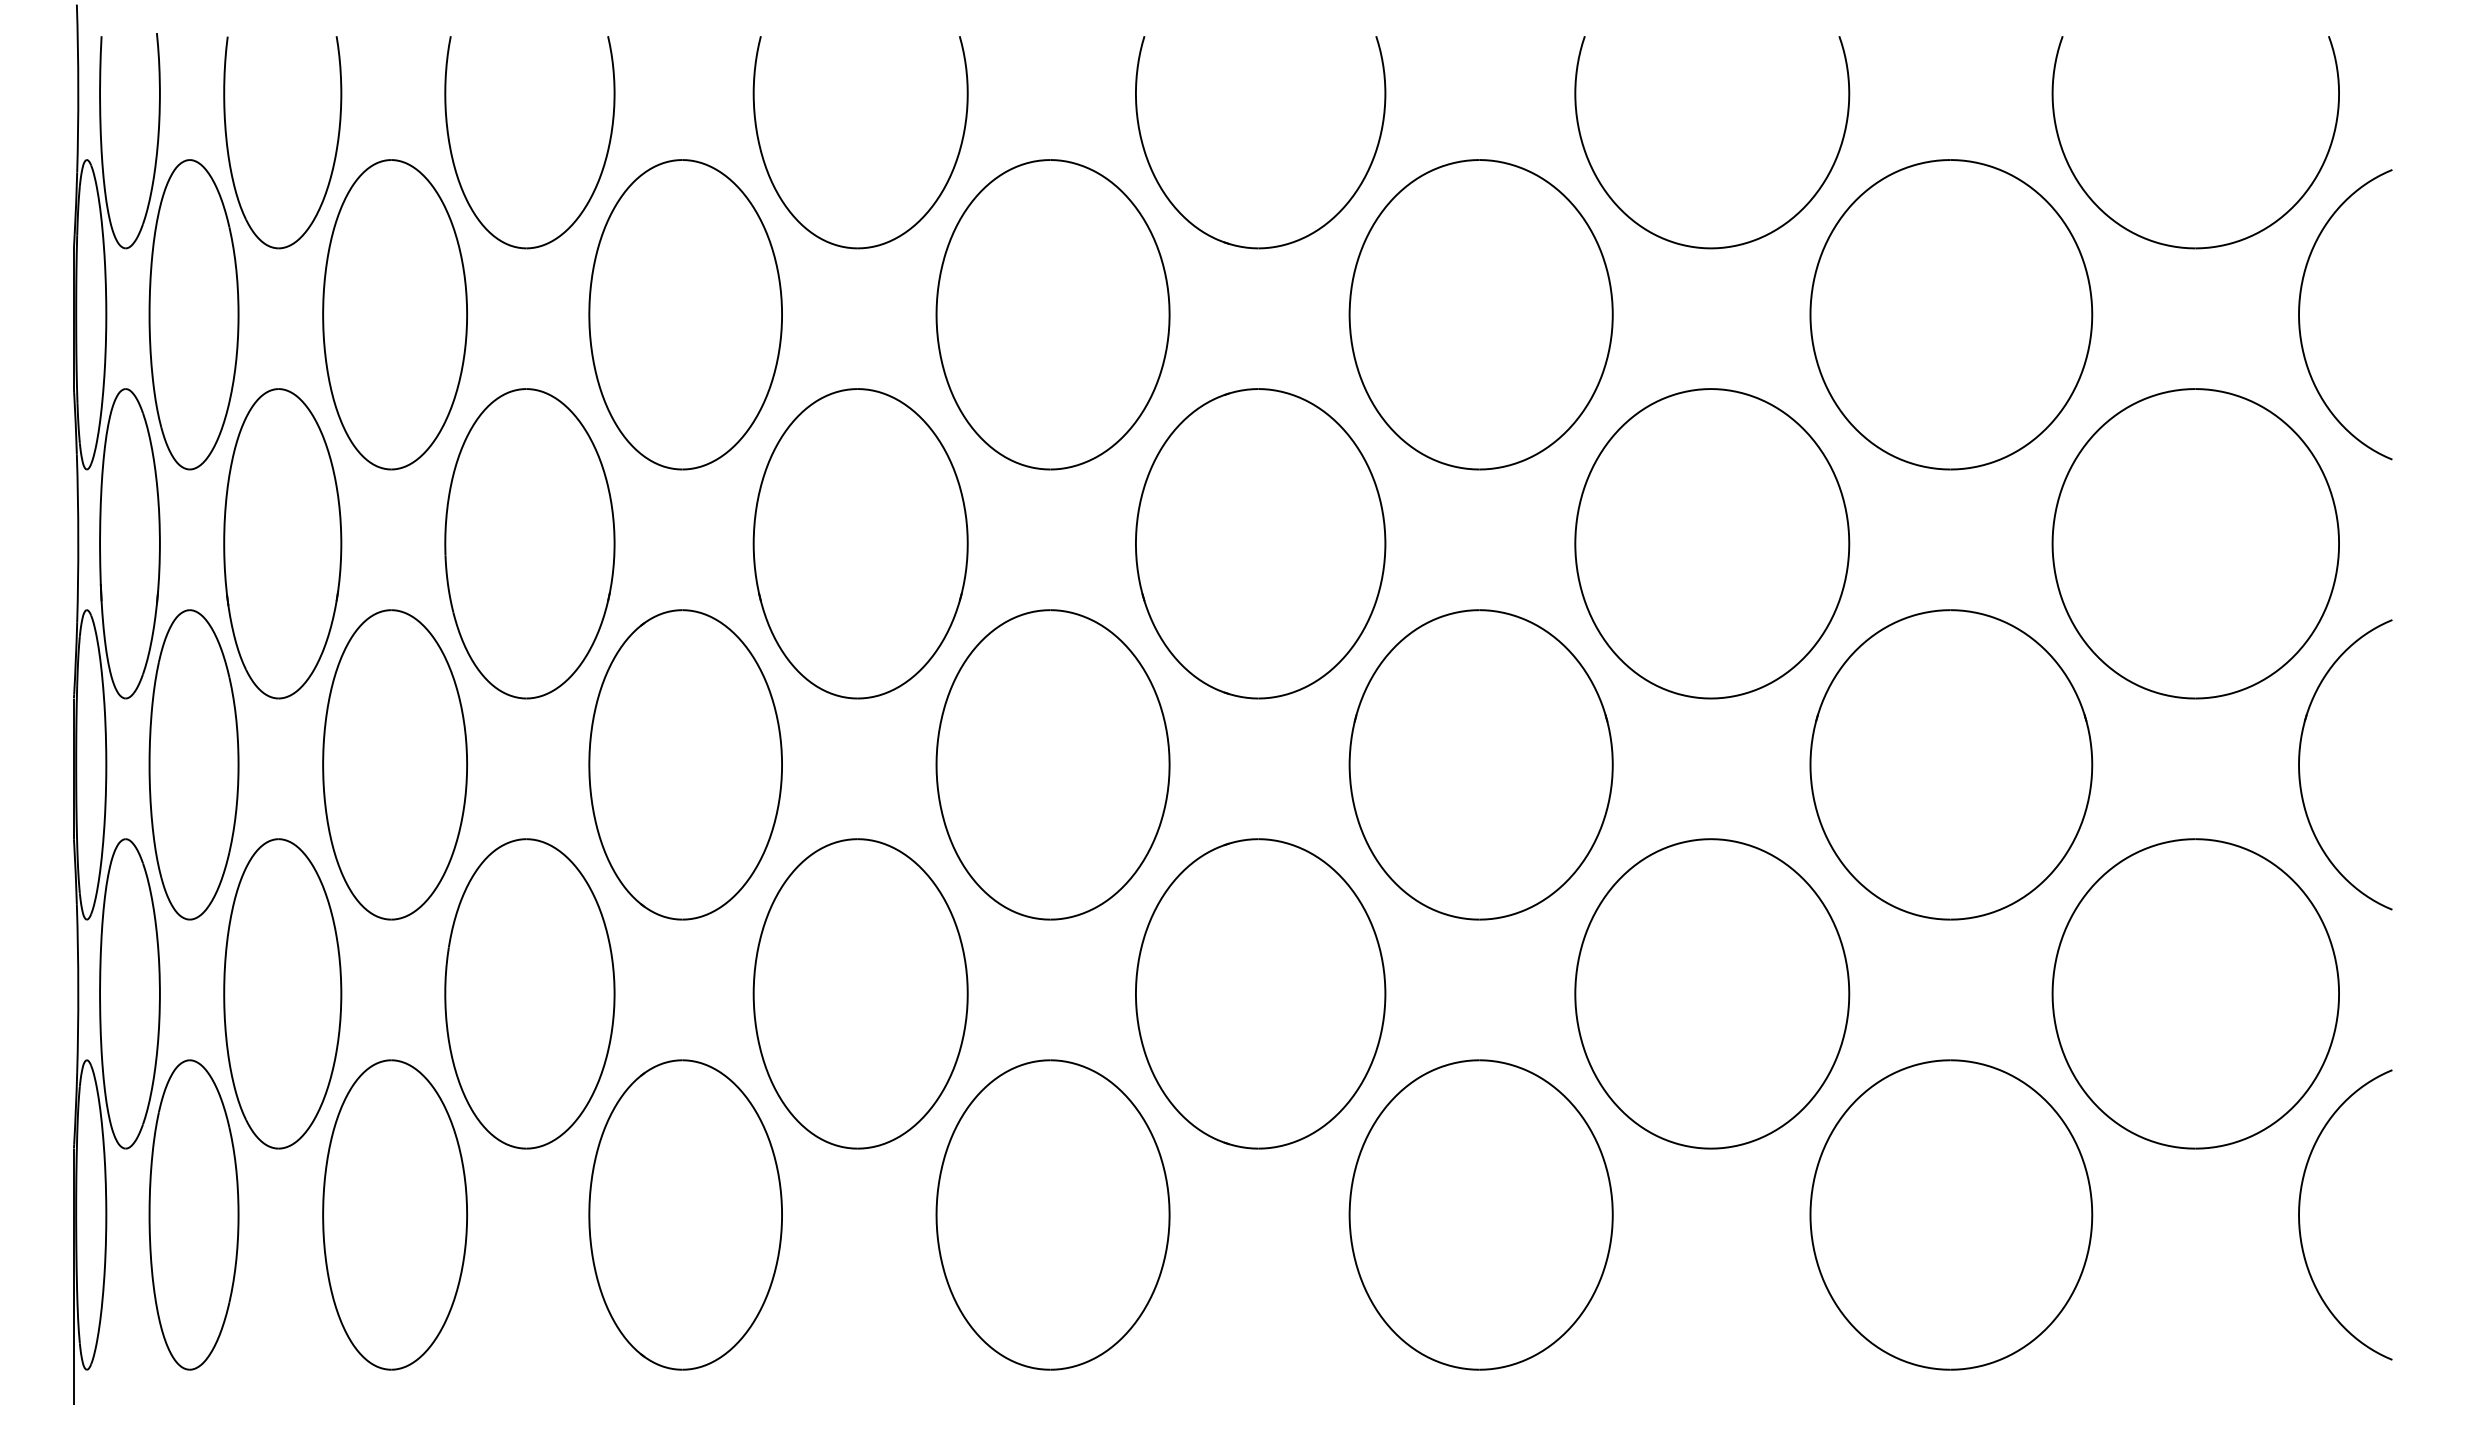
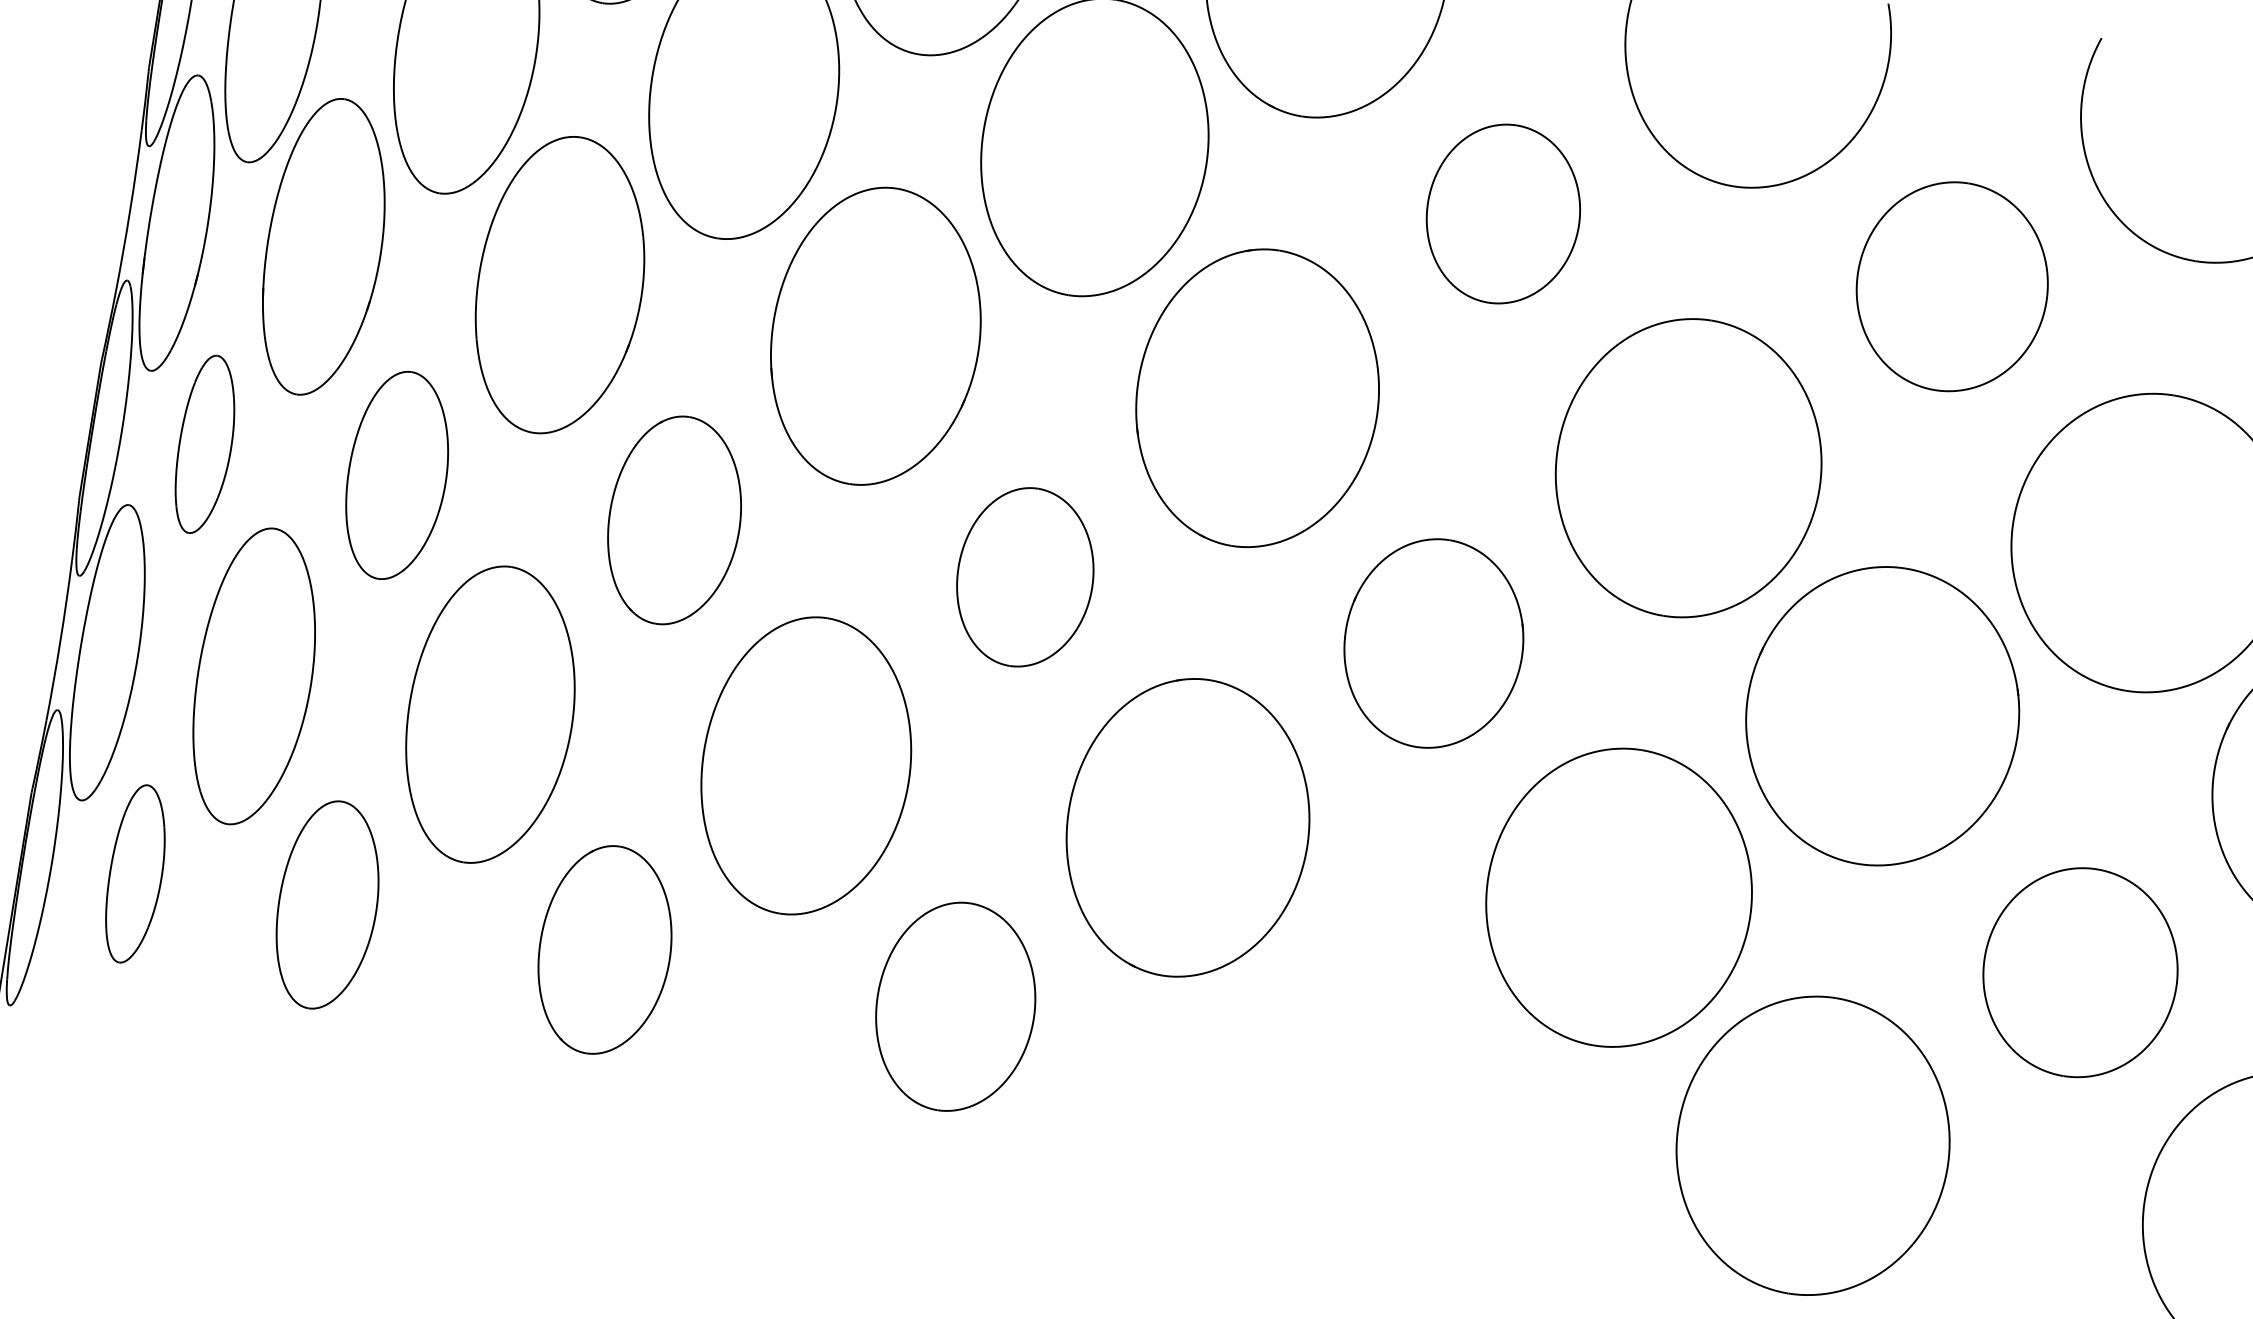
part: (1480, 314) -> (1502, 213), size x0.6
part: (1951, 314) -> (1952, 286), size x0.7
part: (193, 764) -> (205, 444), size x0.6
part: (394, 764) -> (396, 475), size x0.7
part: (685, 764) -> (674, 520), size x0.7
part: (1052, 764) -> (1024, 577), size x0.6
part: (1480, 764) -> (1433, 643), size x0.7
part: (2195, 993) -> (2080, 972), size x0.7
part: (193, 1214) -> (135, 873), size x0.6
part: (394, 1214) -> (327, 904), size x0.7
part: (685, 1214) -> (605, 949), size x0.7
part: (1052, 1214) -> (955, 1006), size x0.7
part: (1480, 1214) -> (1363, 1072), removed

